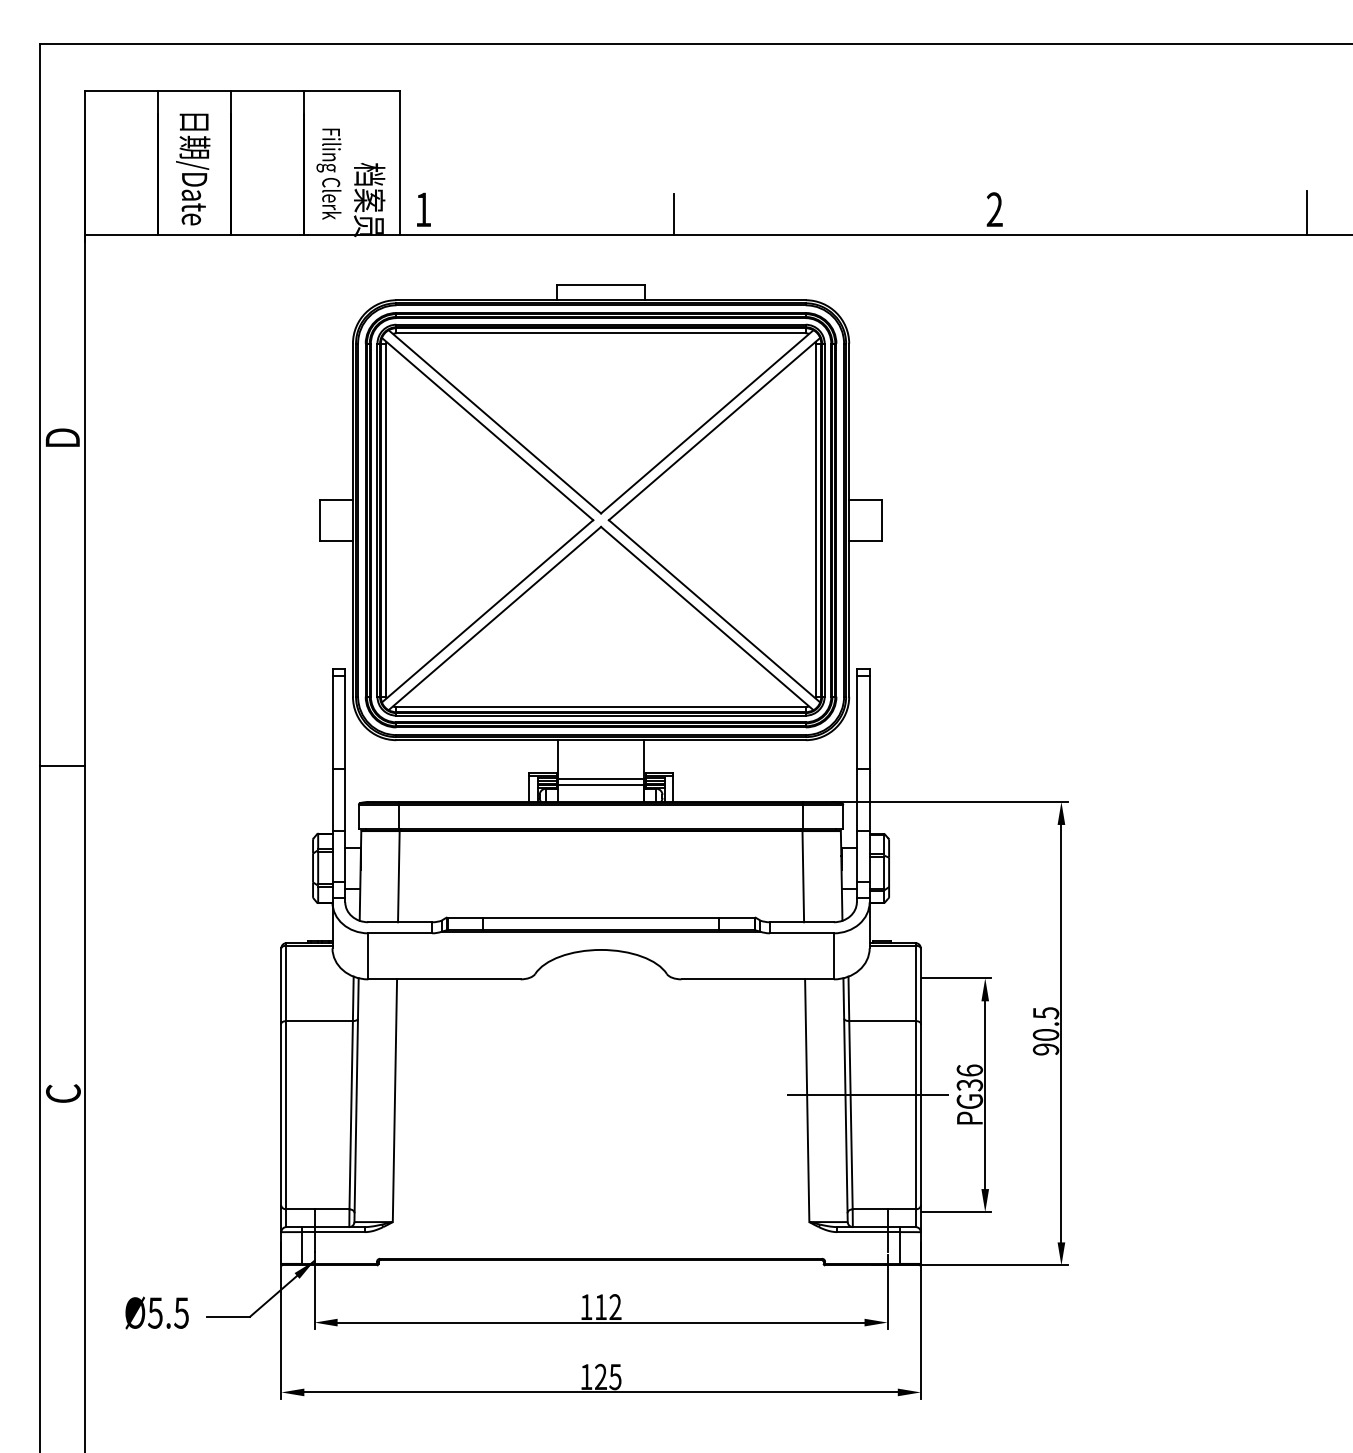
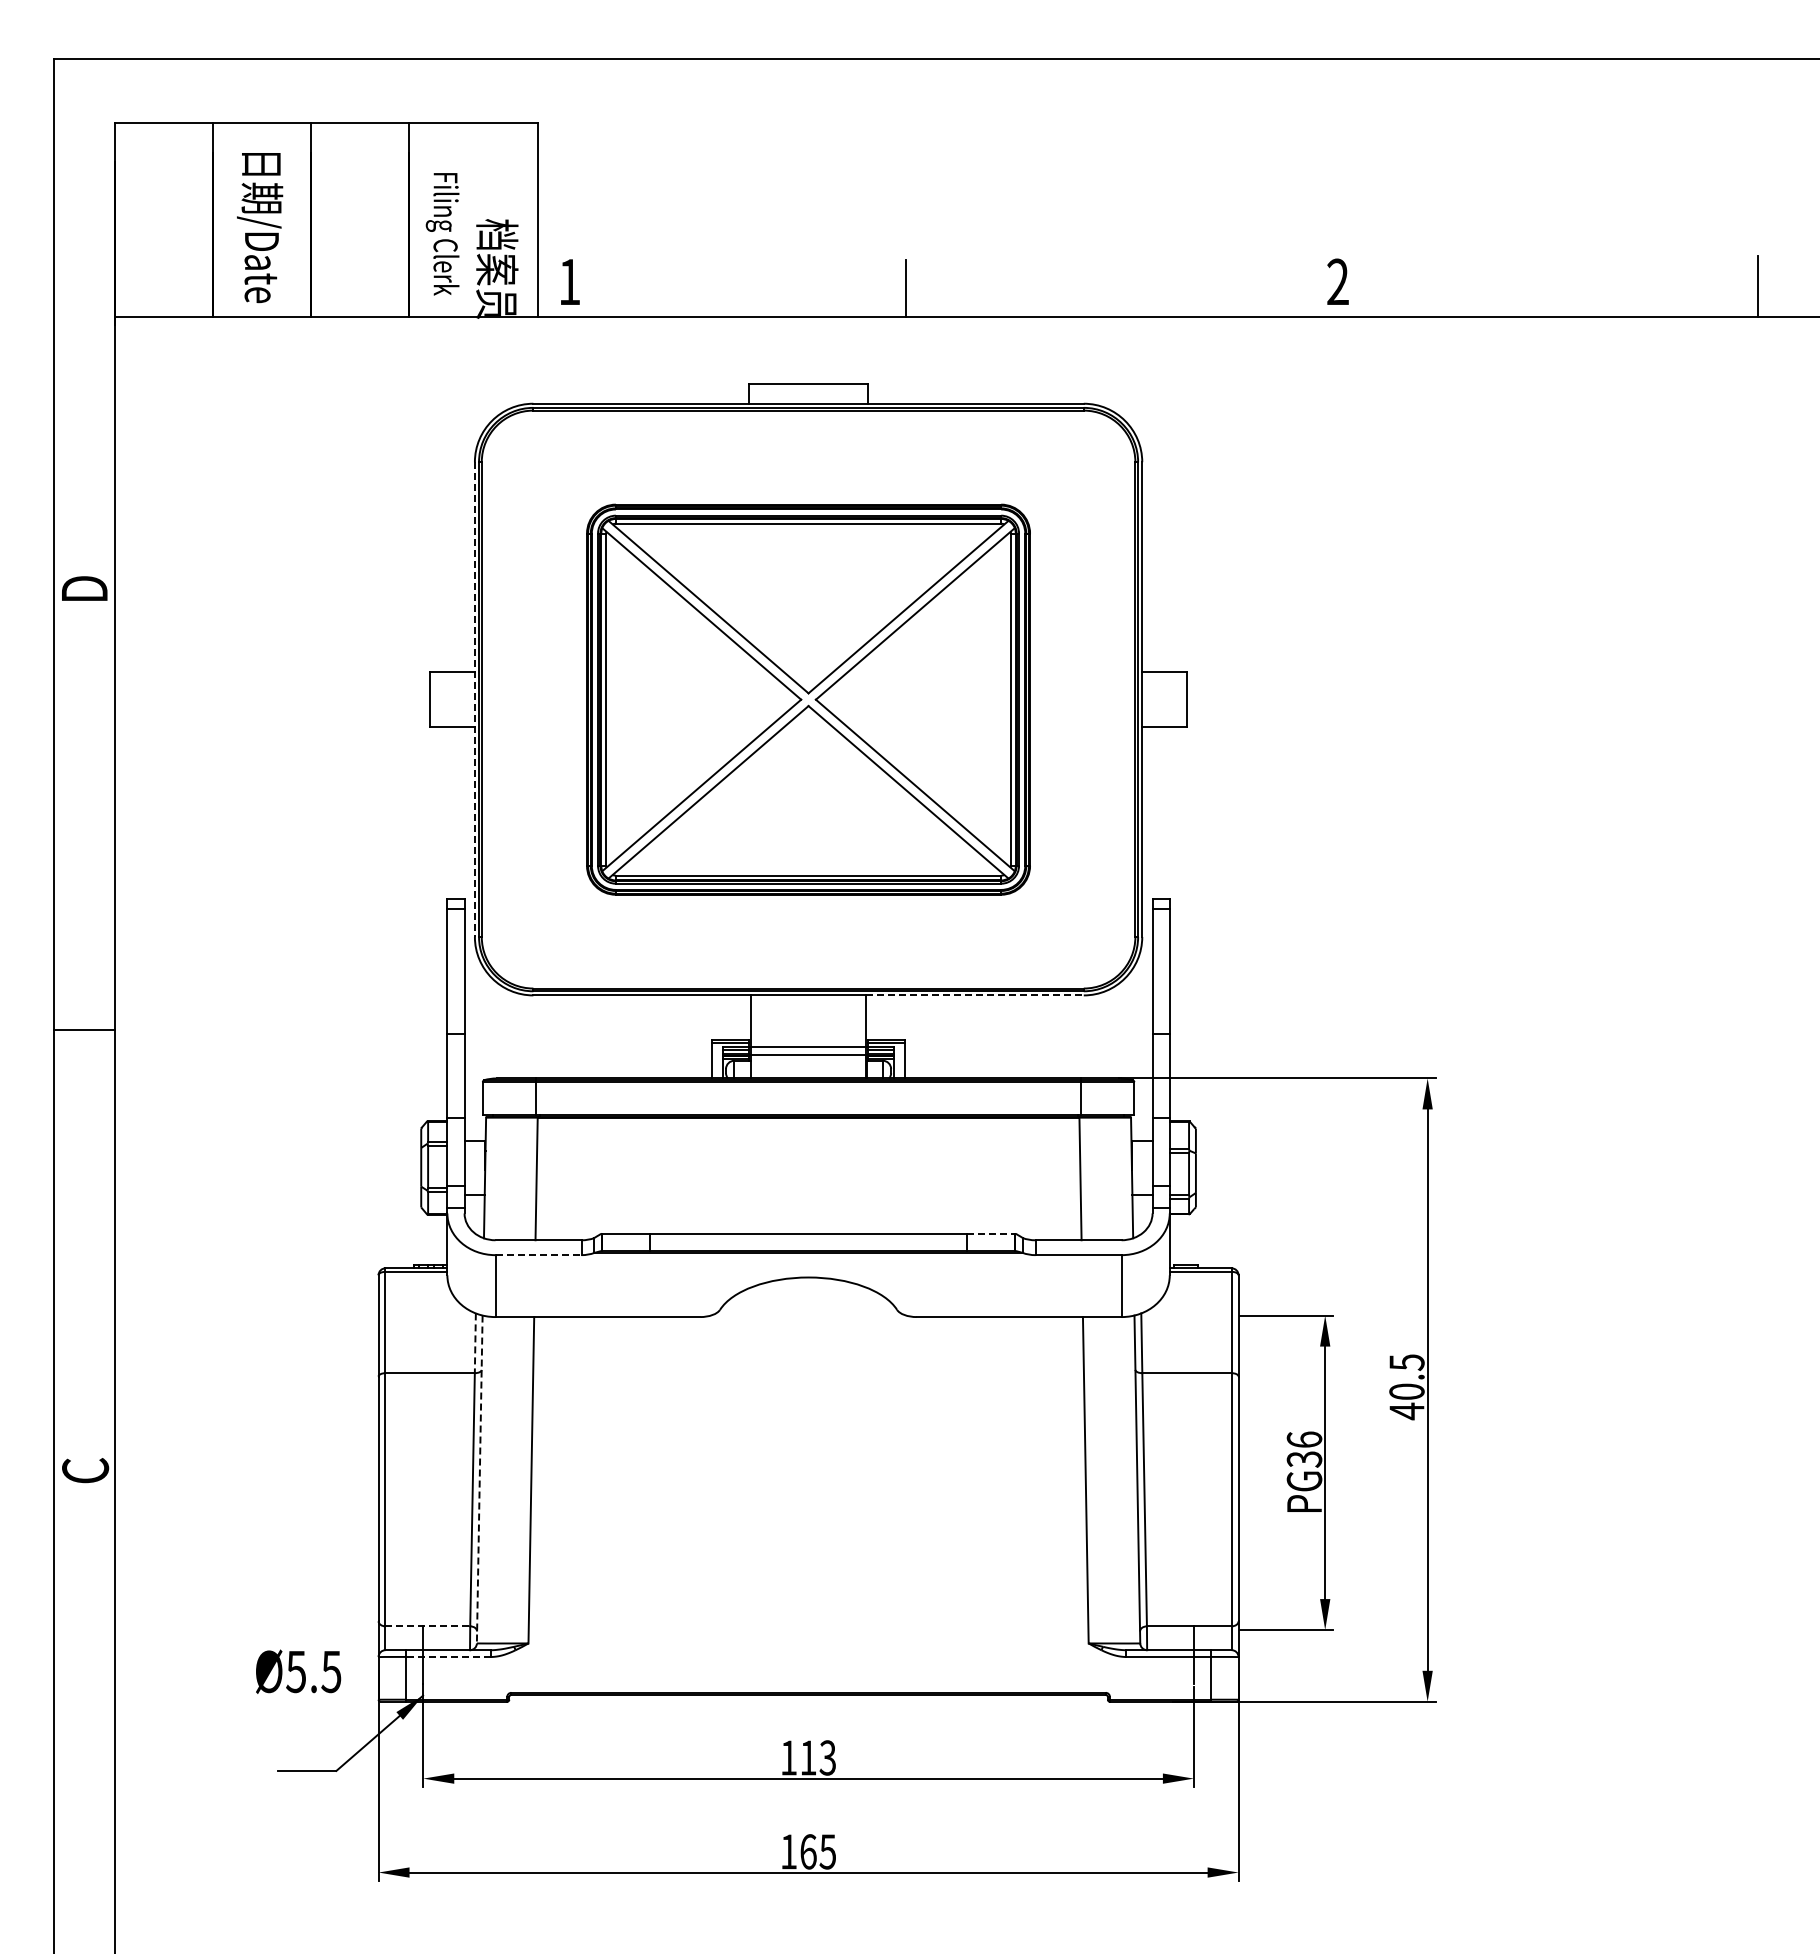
line: (352, 520) -> (474, 700), solid -> dashed
part: (601, 520) -> (808, 699), size x0.7
line: (725, 740) -> (975, 995), solid -> dashed
line: (737, 917) -> (991, 1233), solid -> dashed
line: (400, 933) -> (538, 1255), solid -> dashed
line: (353, 999) -> (475, 1343), solid -> dashed
text: (1045, 1049) -> (1406, 1411), 90.5 -> 40.5
line: (867, 1094) -> (1167, 1472), removed
line: (356, 1100) -> (479, 1479), solid -> dashed
line: (318, 1209) -> (428, 1626), solid -> dashed
line: (333, 1232) -> (448, 1657), solid -> dashed
text: (615, 1307) -> (827, 1758), 112 -> 113
text: (157, 1312) -> (298, 1671), moved
text: (601, 1376) -> (808, 1851), 125 -> 165

